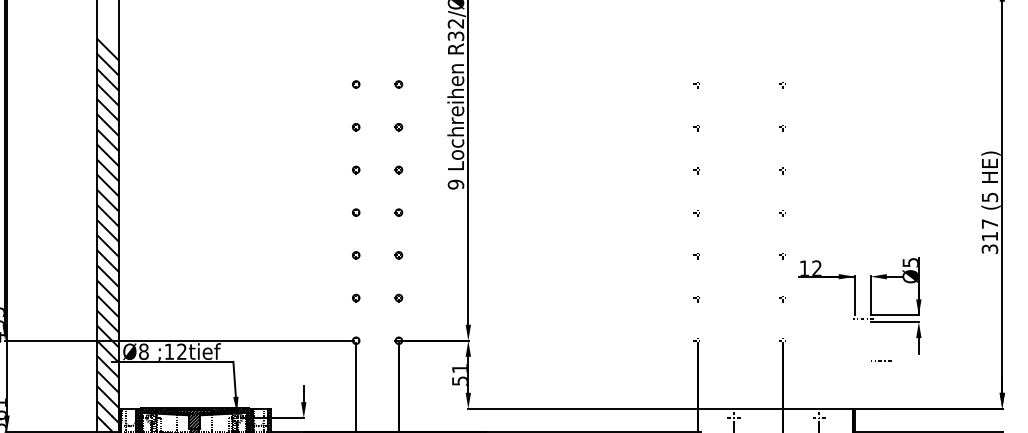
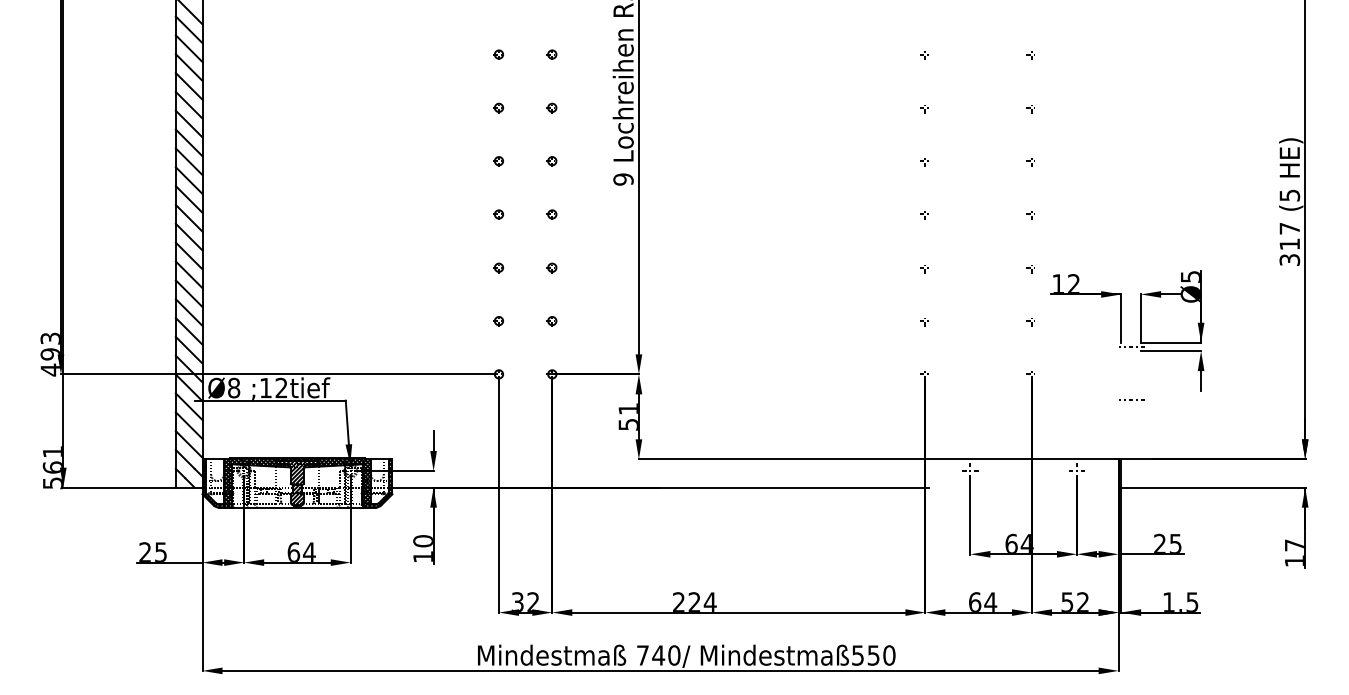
line: (880, 360) -> (1131, 399), moved

